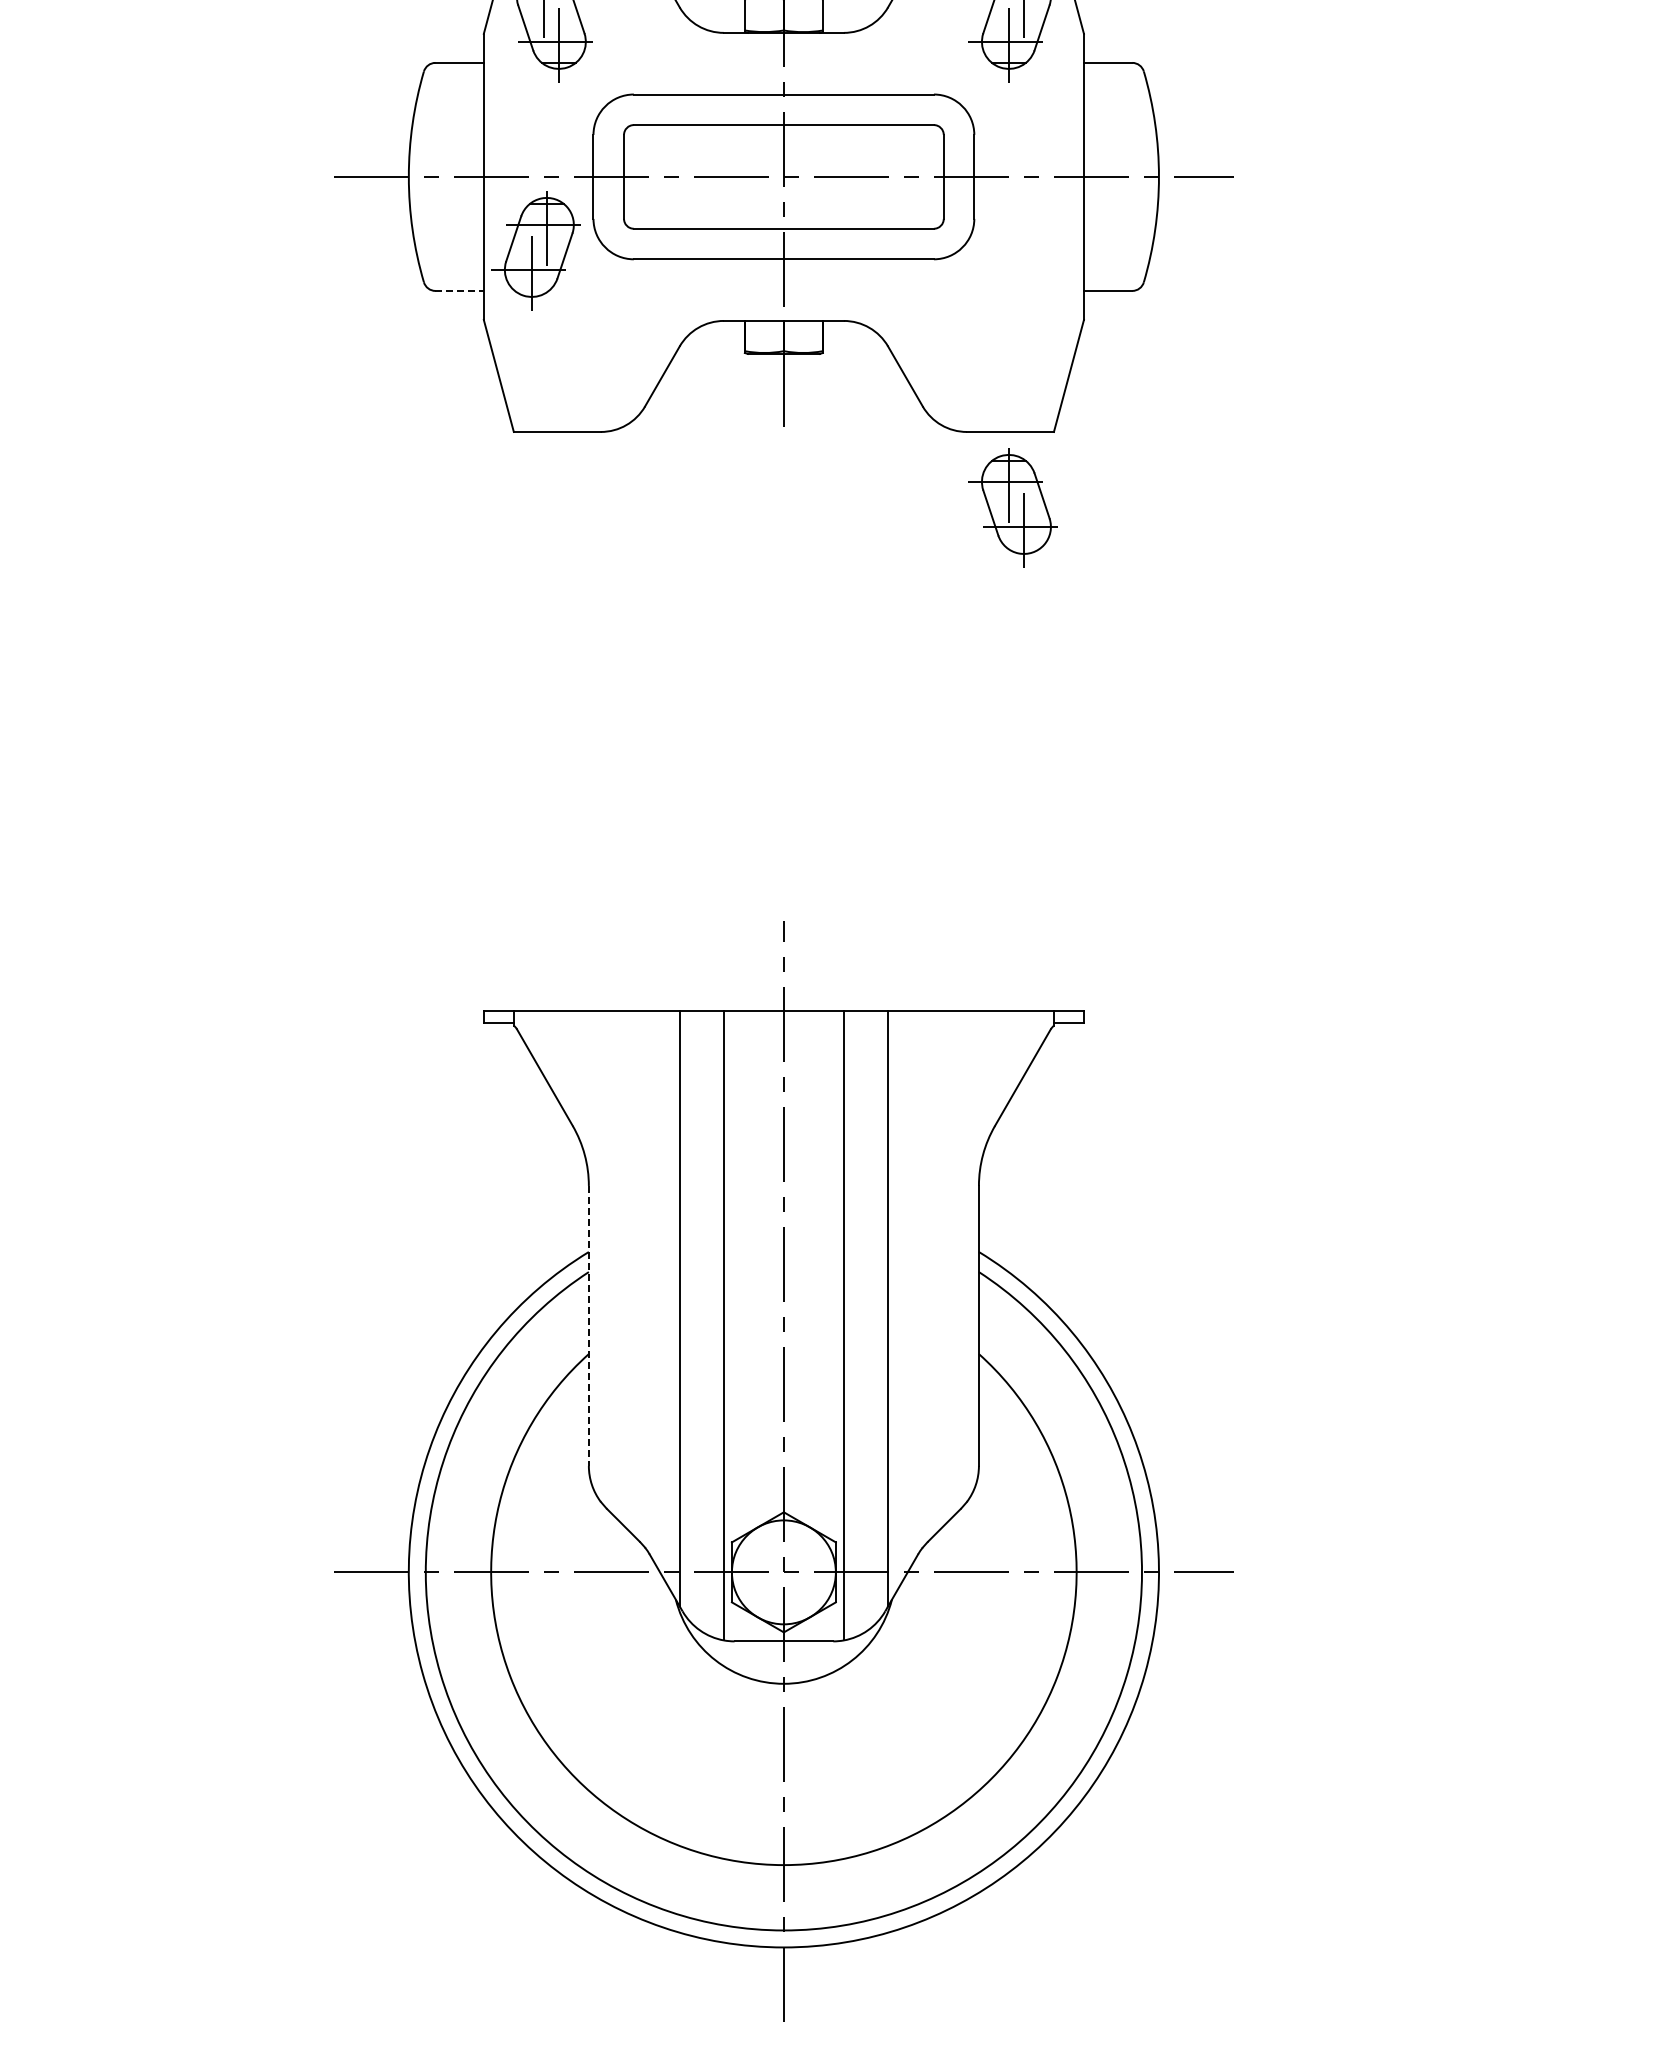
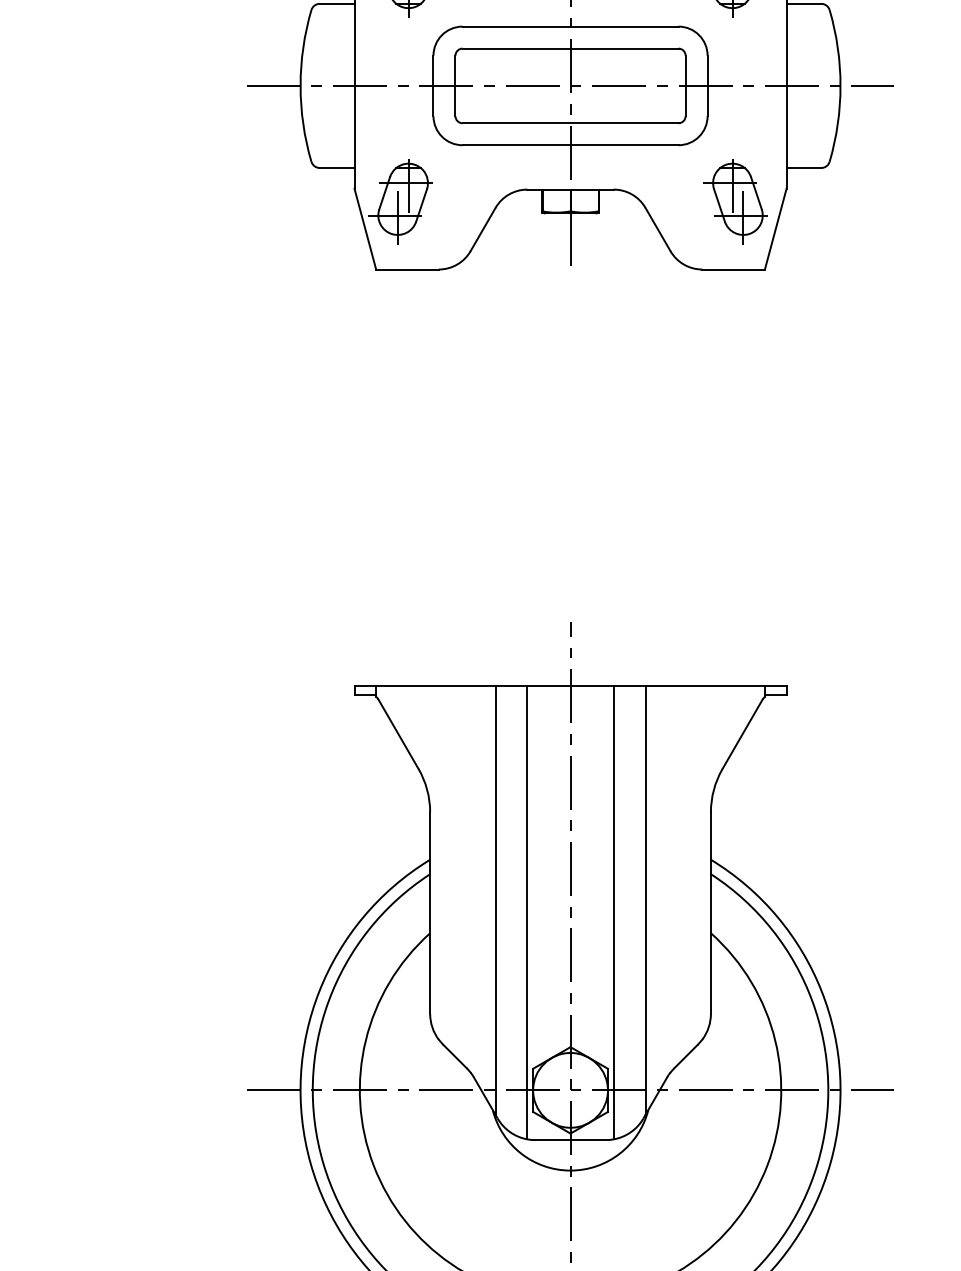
part: (535, 250) -> (400, 201), moved
line: (460, 290) -> (337, 167), dashed -> solid
part: (1012, 507) -> (735, 201), moved
line: (588, 1326) -> (429, 913), dashed -> solid

